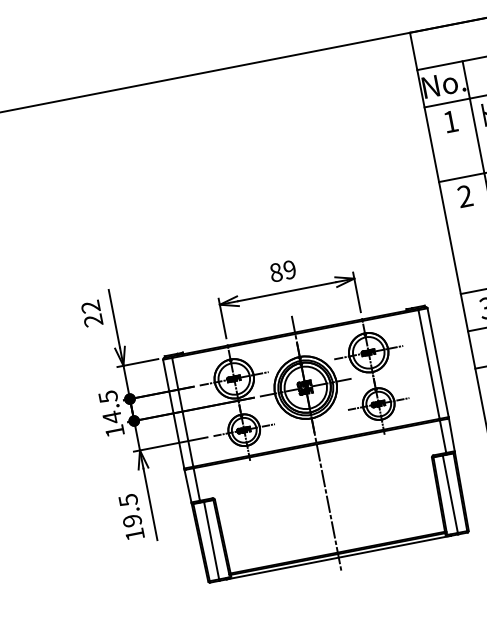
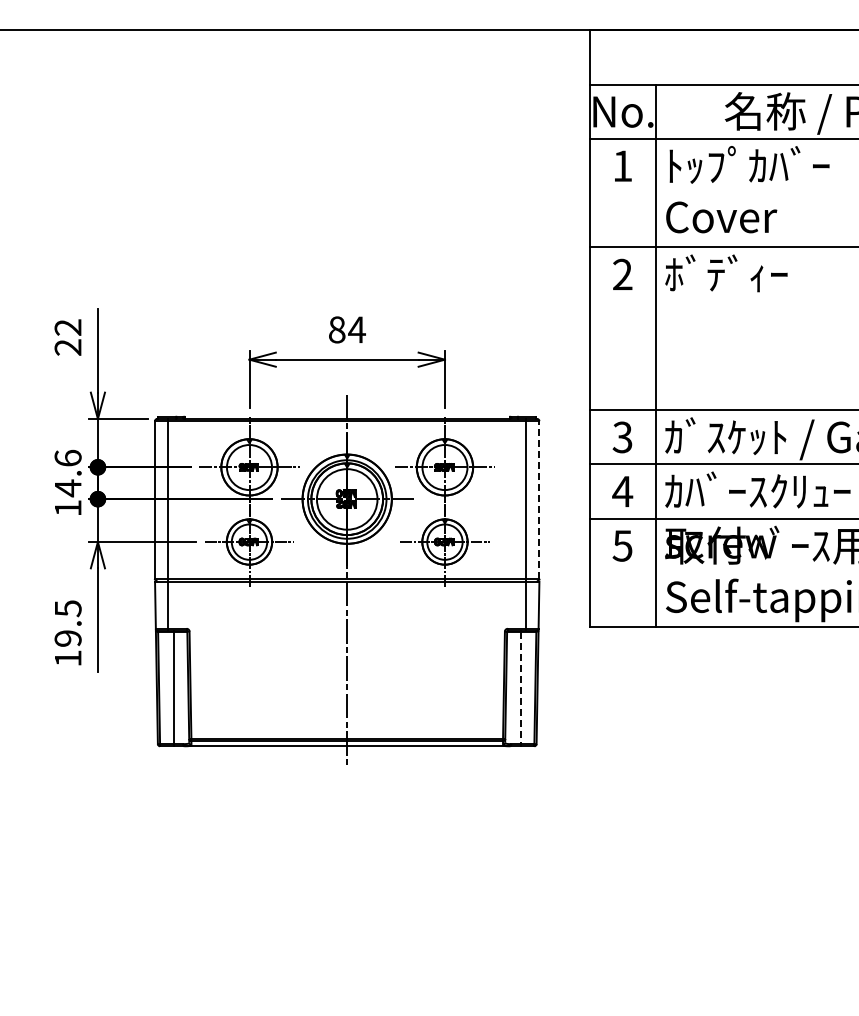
text: (289, 269) -> (356, 329), 89 -> 84
line: (438, 362) -> (539, 499), solid -> dashed
text: (107, 396) -> (67, 457), 14.5 -> 14.6
line: (450, 494) -> (520, 688), solid -> dashed

